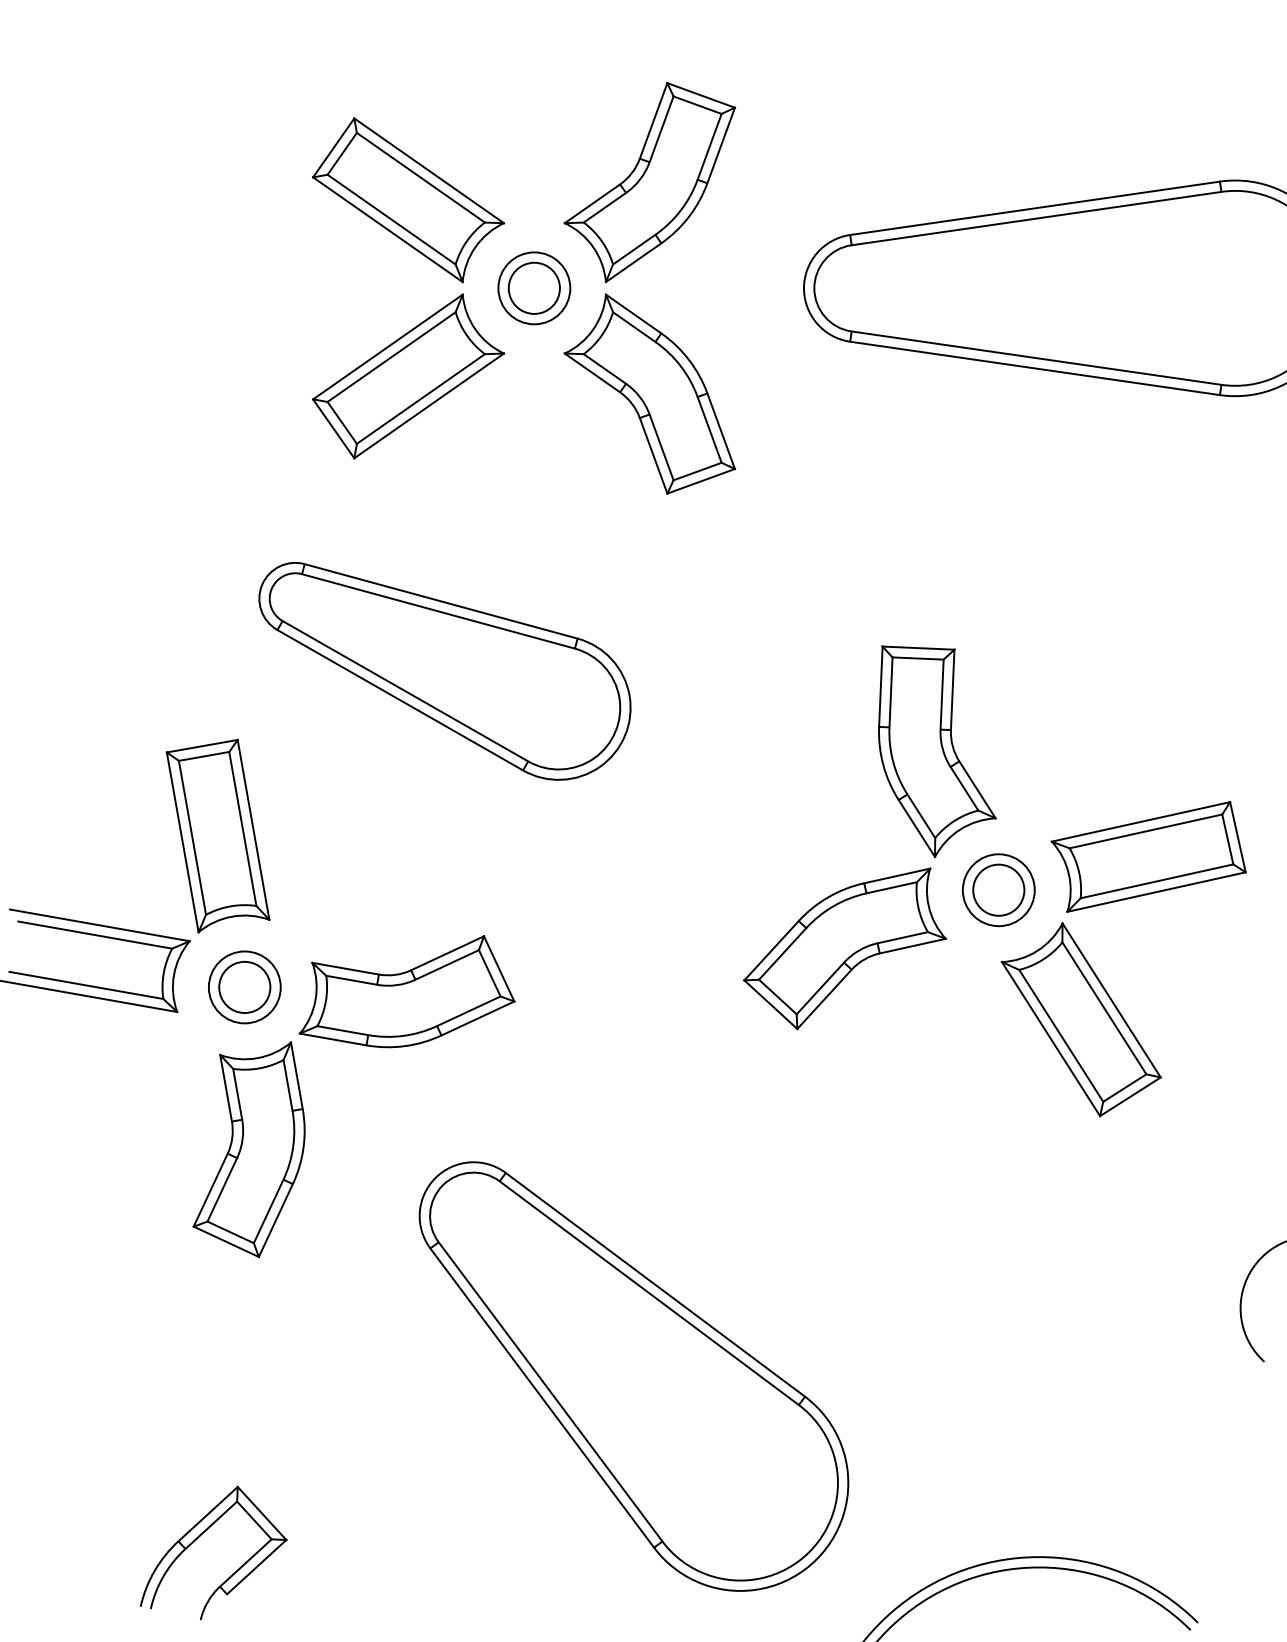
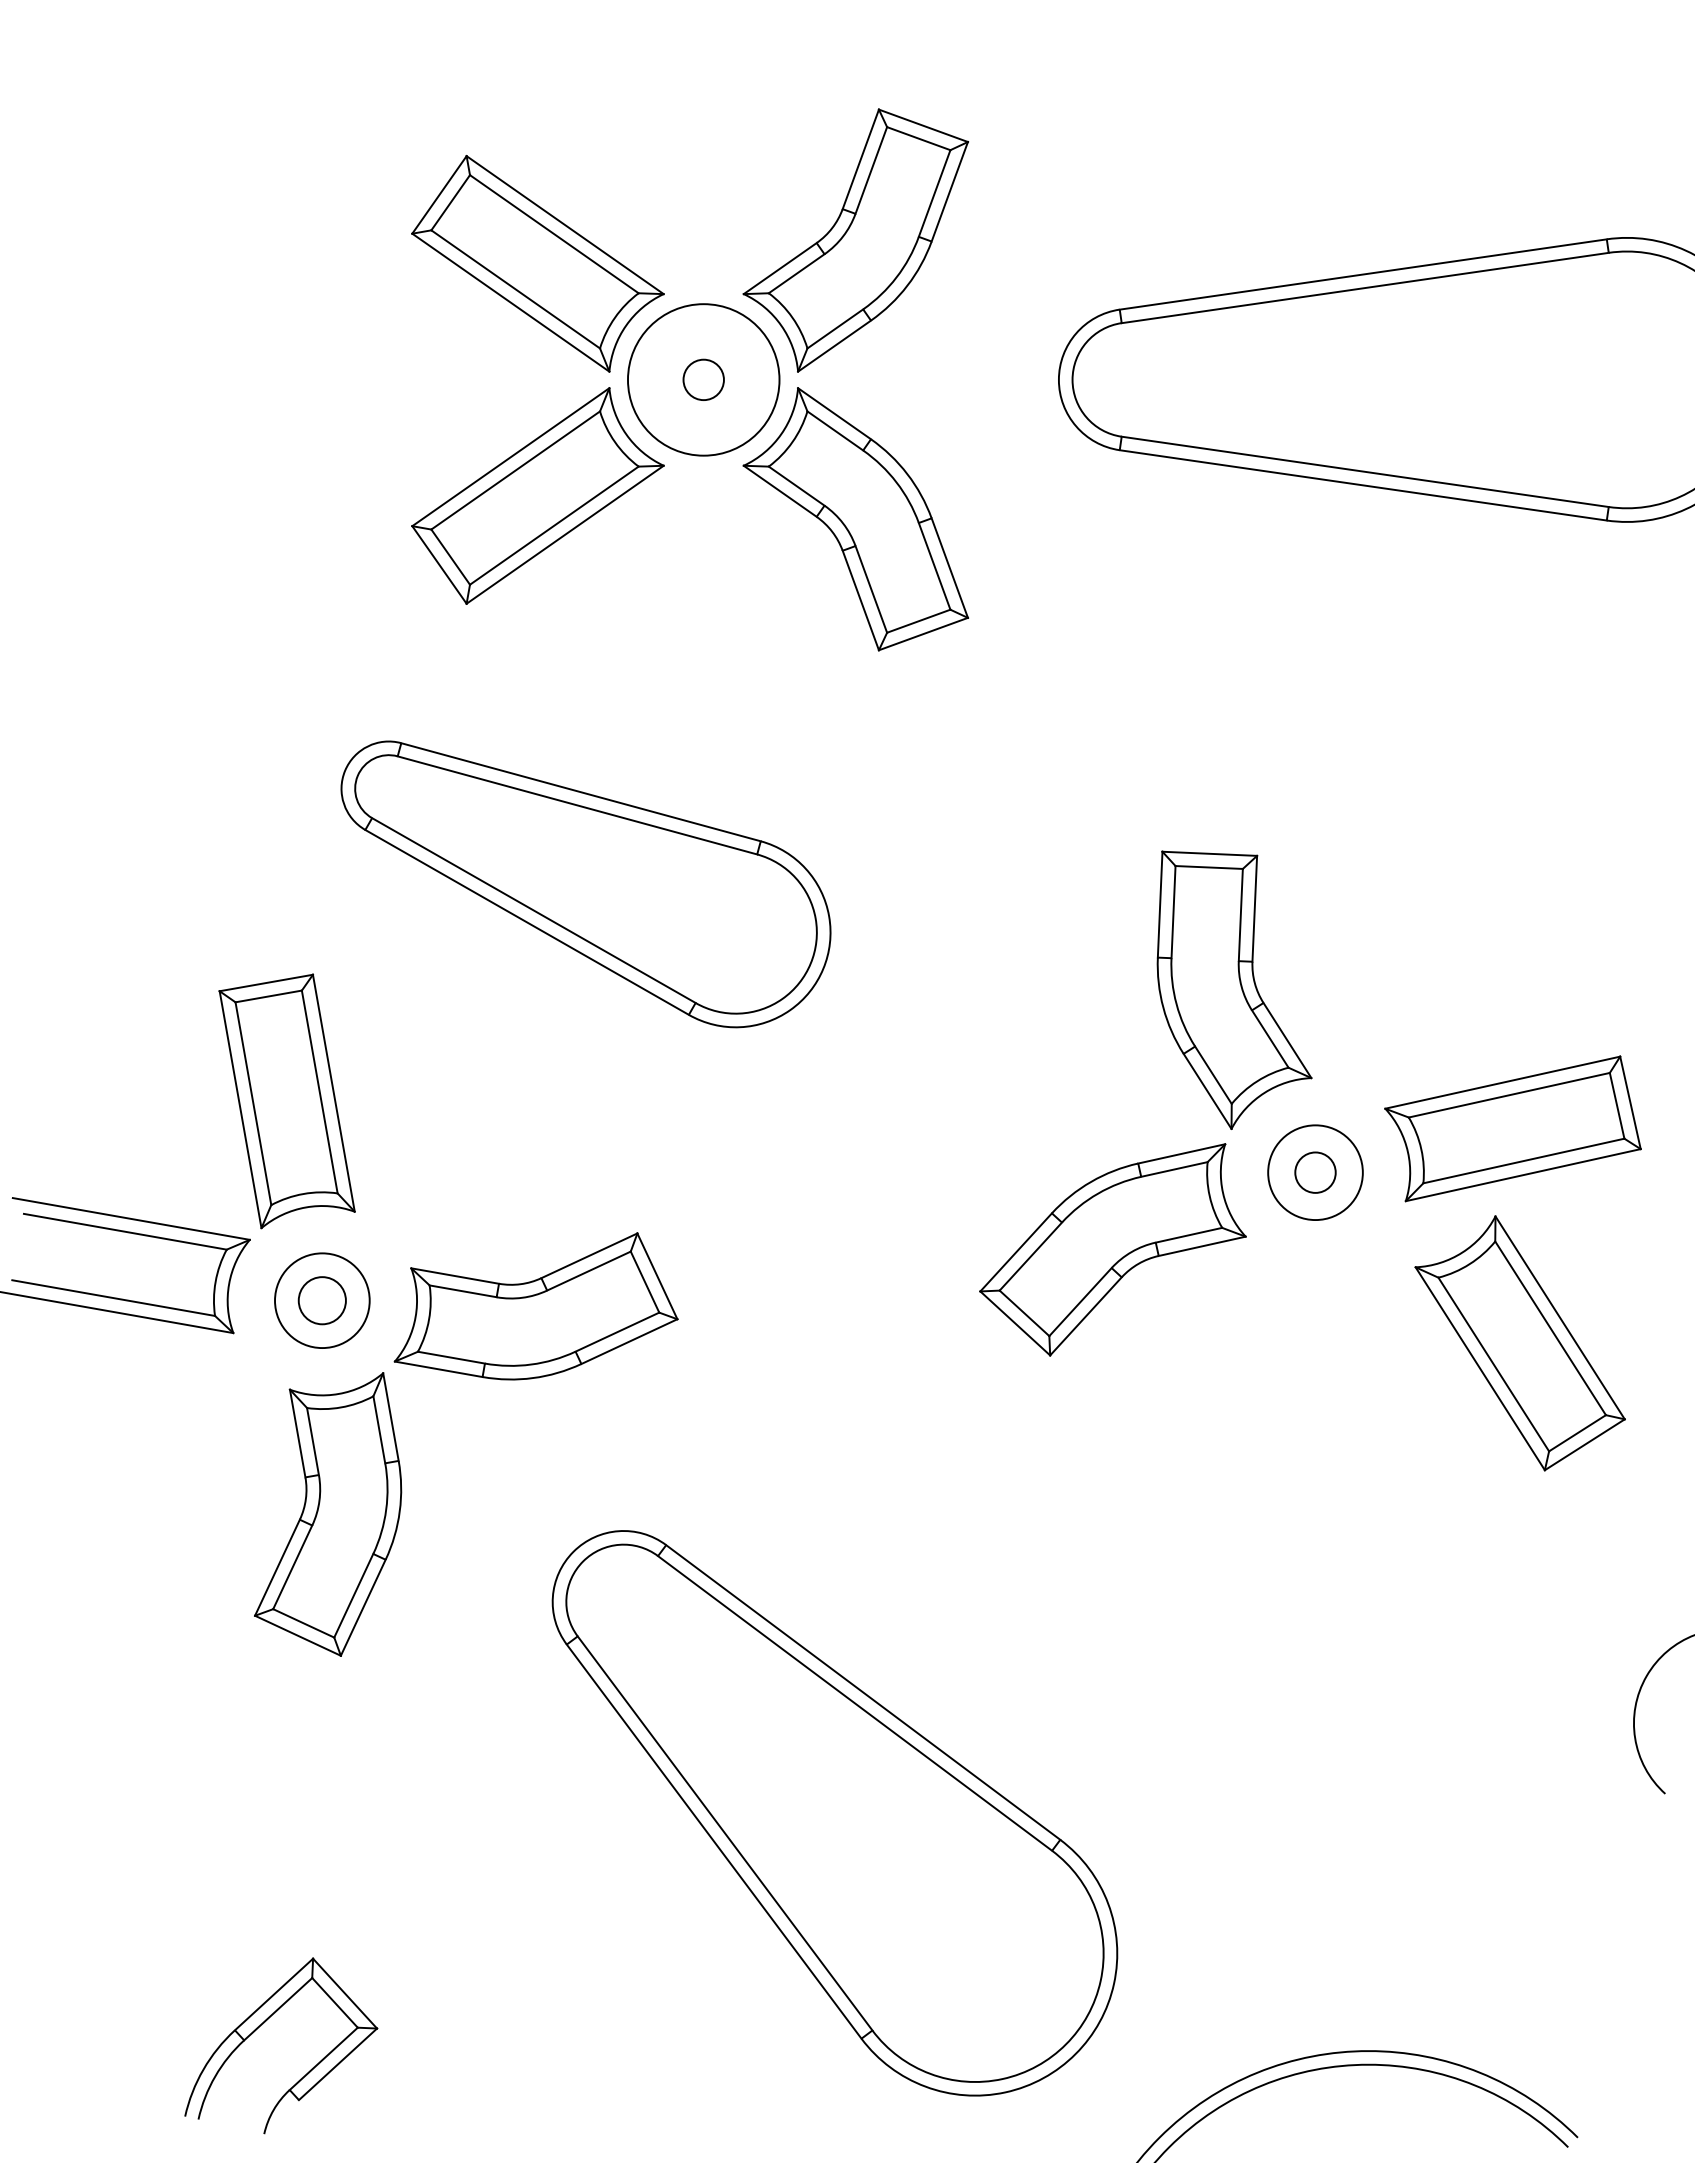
circle: (534, 288) -> (703, 379), size x0.6
circle: (534, 288) -> (703, 379), size x1.6
circle: (998, 890) -> (1315, 1172), size x0.6
circle: (244, 987) -> (322, 1300), size x0.7
part: (1080, 1019) -> (1519, 1343), moved

